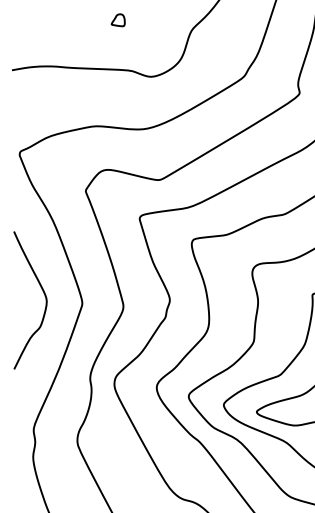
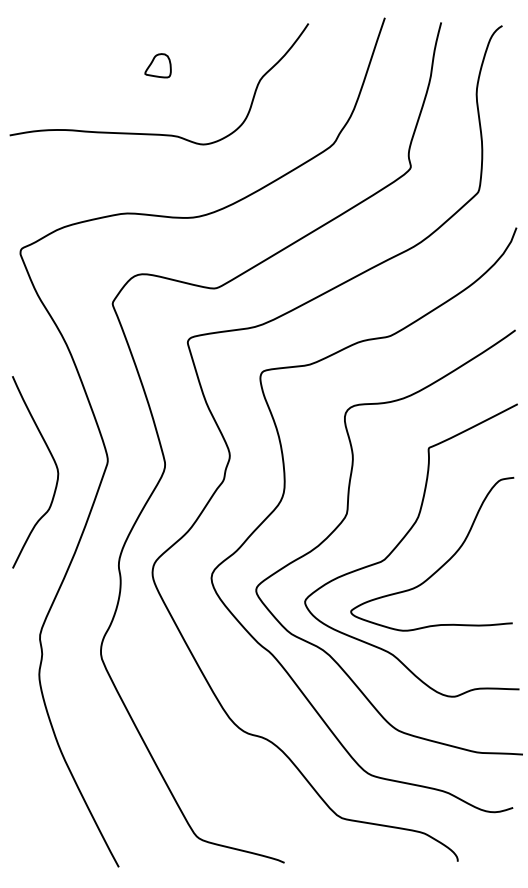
part: (117, 20) -> (157, 65), size x1.4
curve: (44, 296) -> (55, 466), moved

